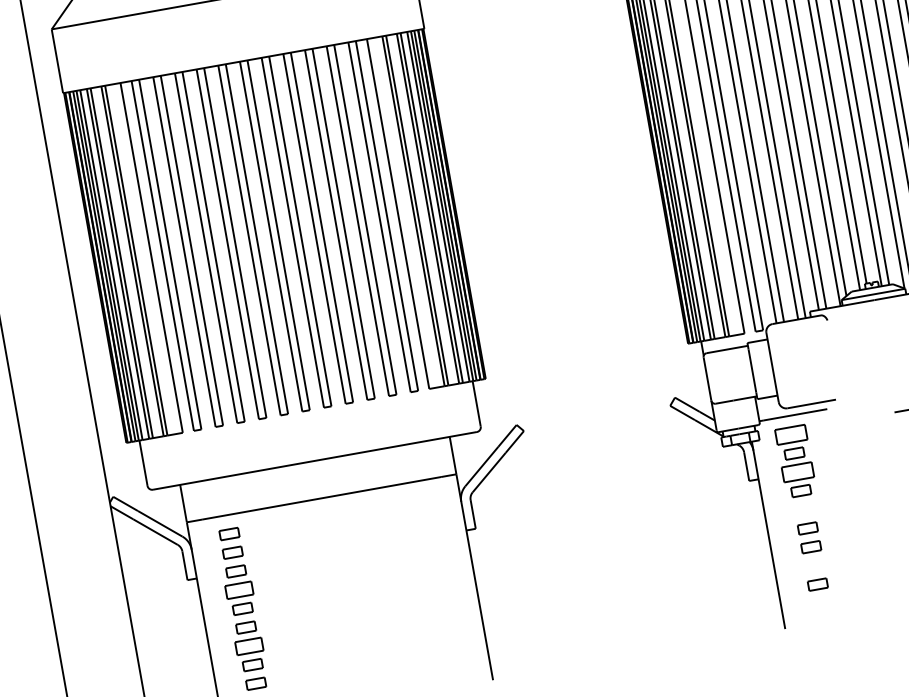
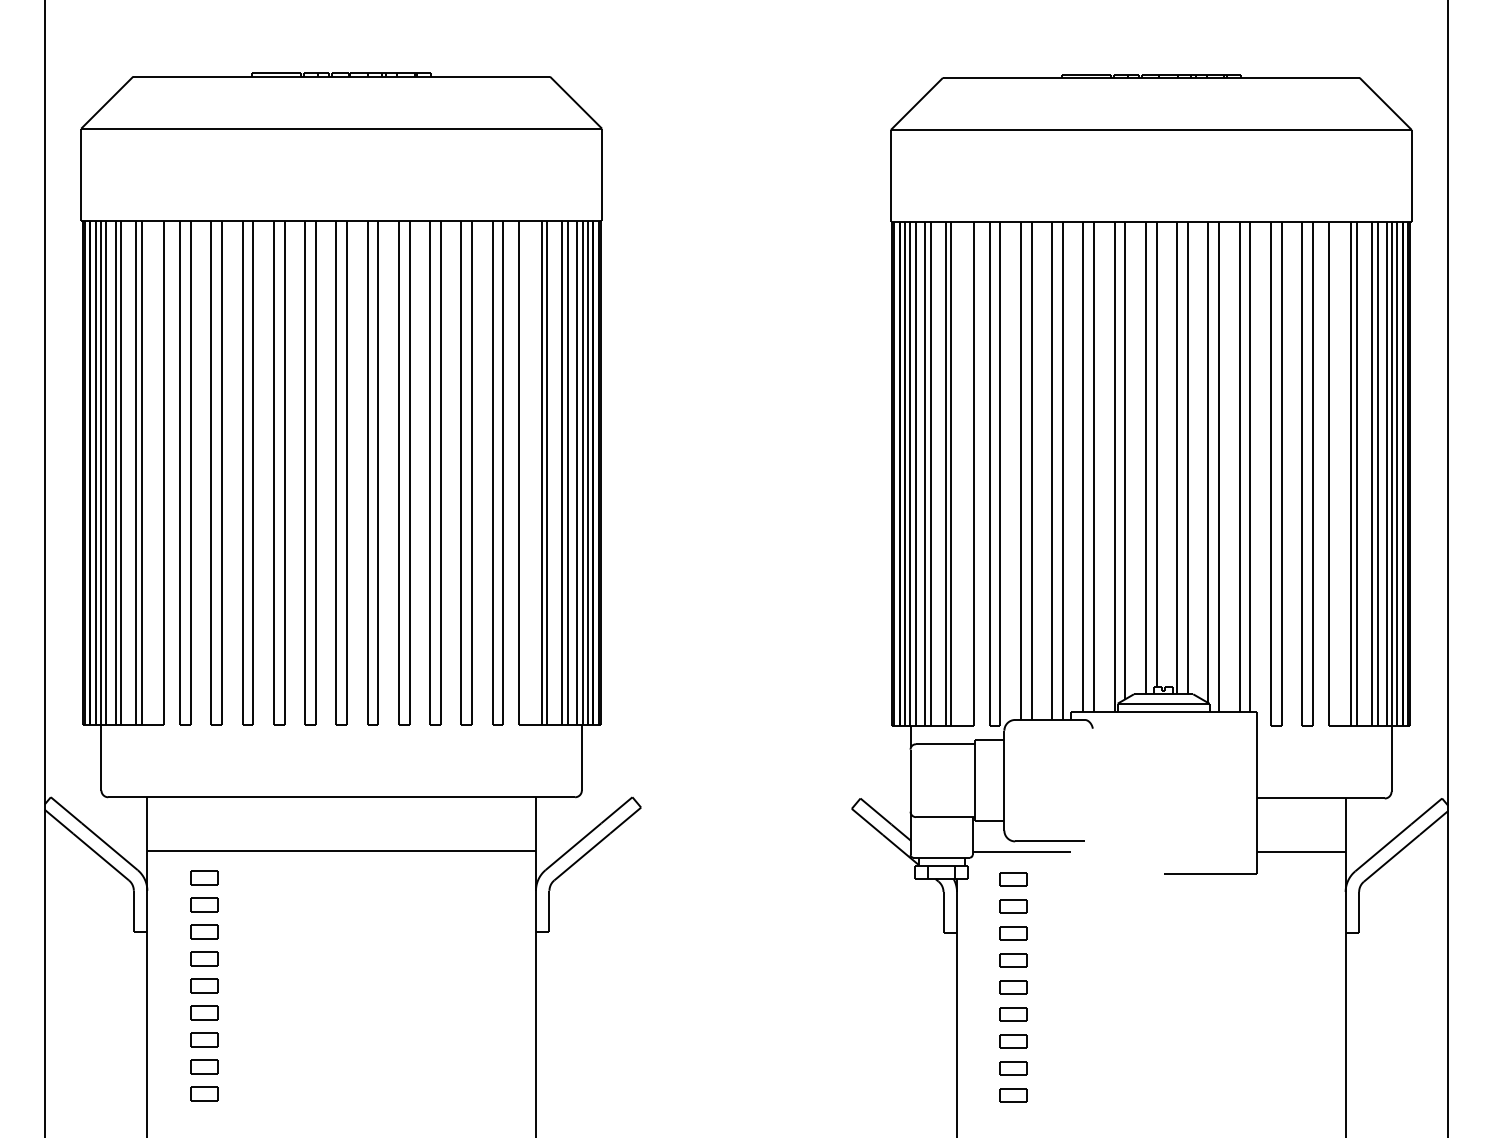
part: (791, 434) -> (1013, 879), size x0.62
part: (797, 472) -> (1013, 933), size x0.62
part: (804, 509) -> (1013, 987), added
part: (814, 566) -> (1013, 1068), added
part: (239, 589) -> (204, 958), size x0.71
part: (249, 645) -> (204, 1039), size x0.71

